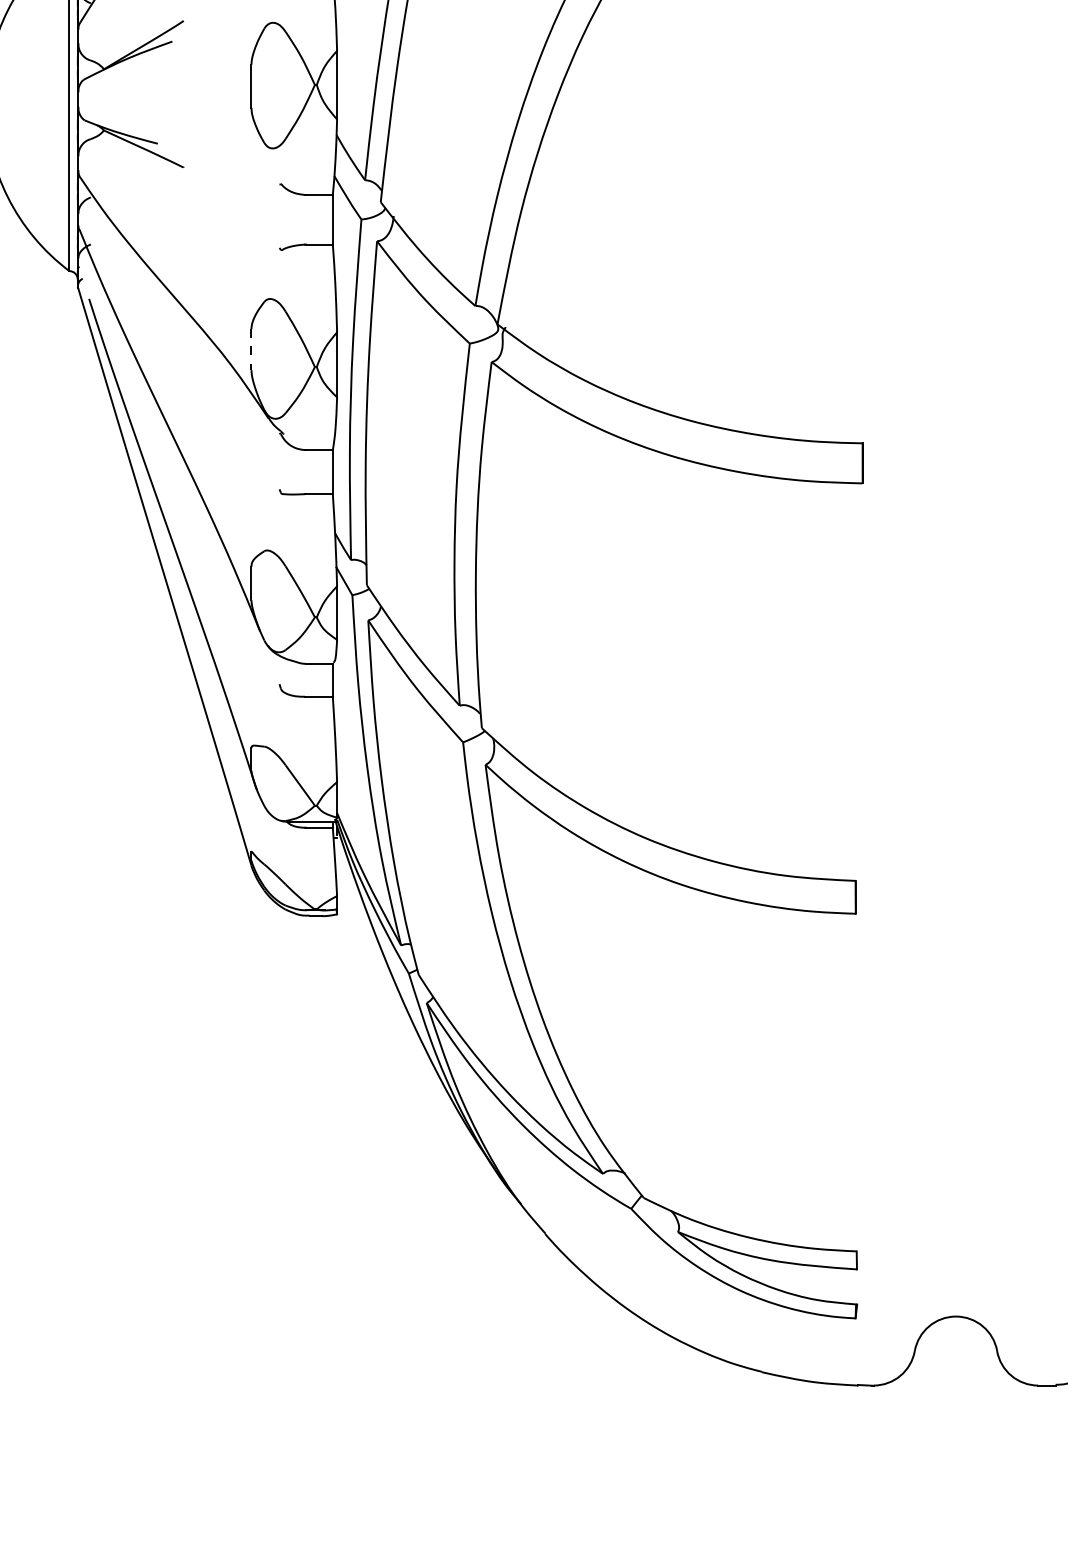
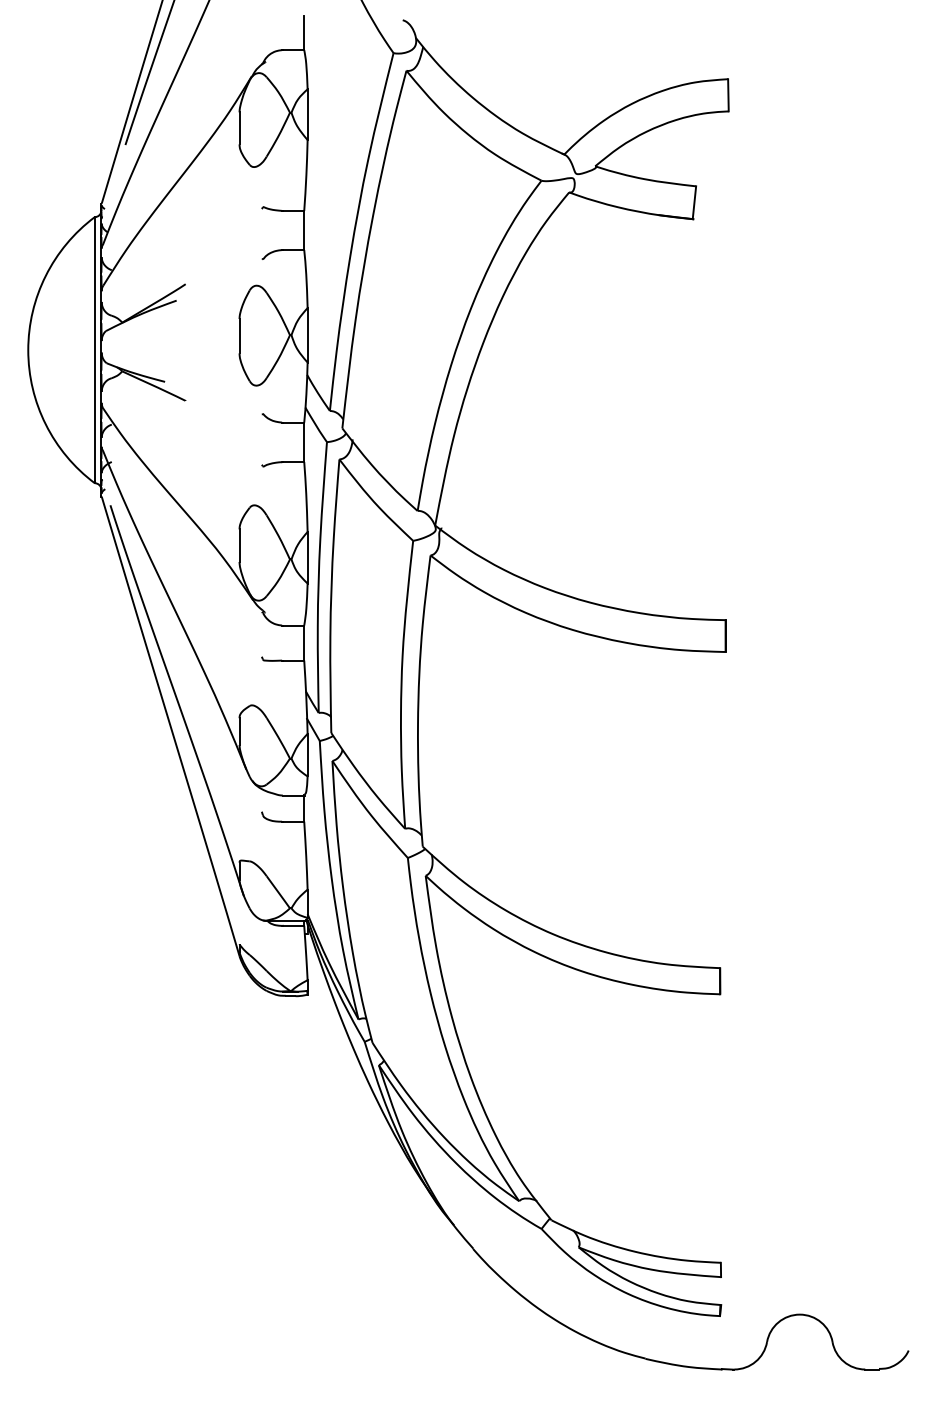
line: (251, 350) -> (239, 546), dashed -> solid

